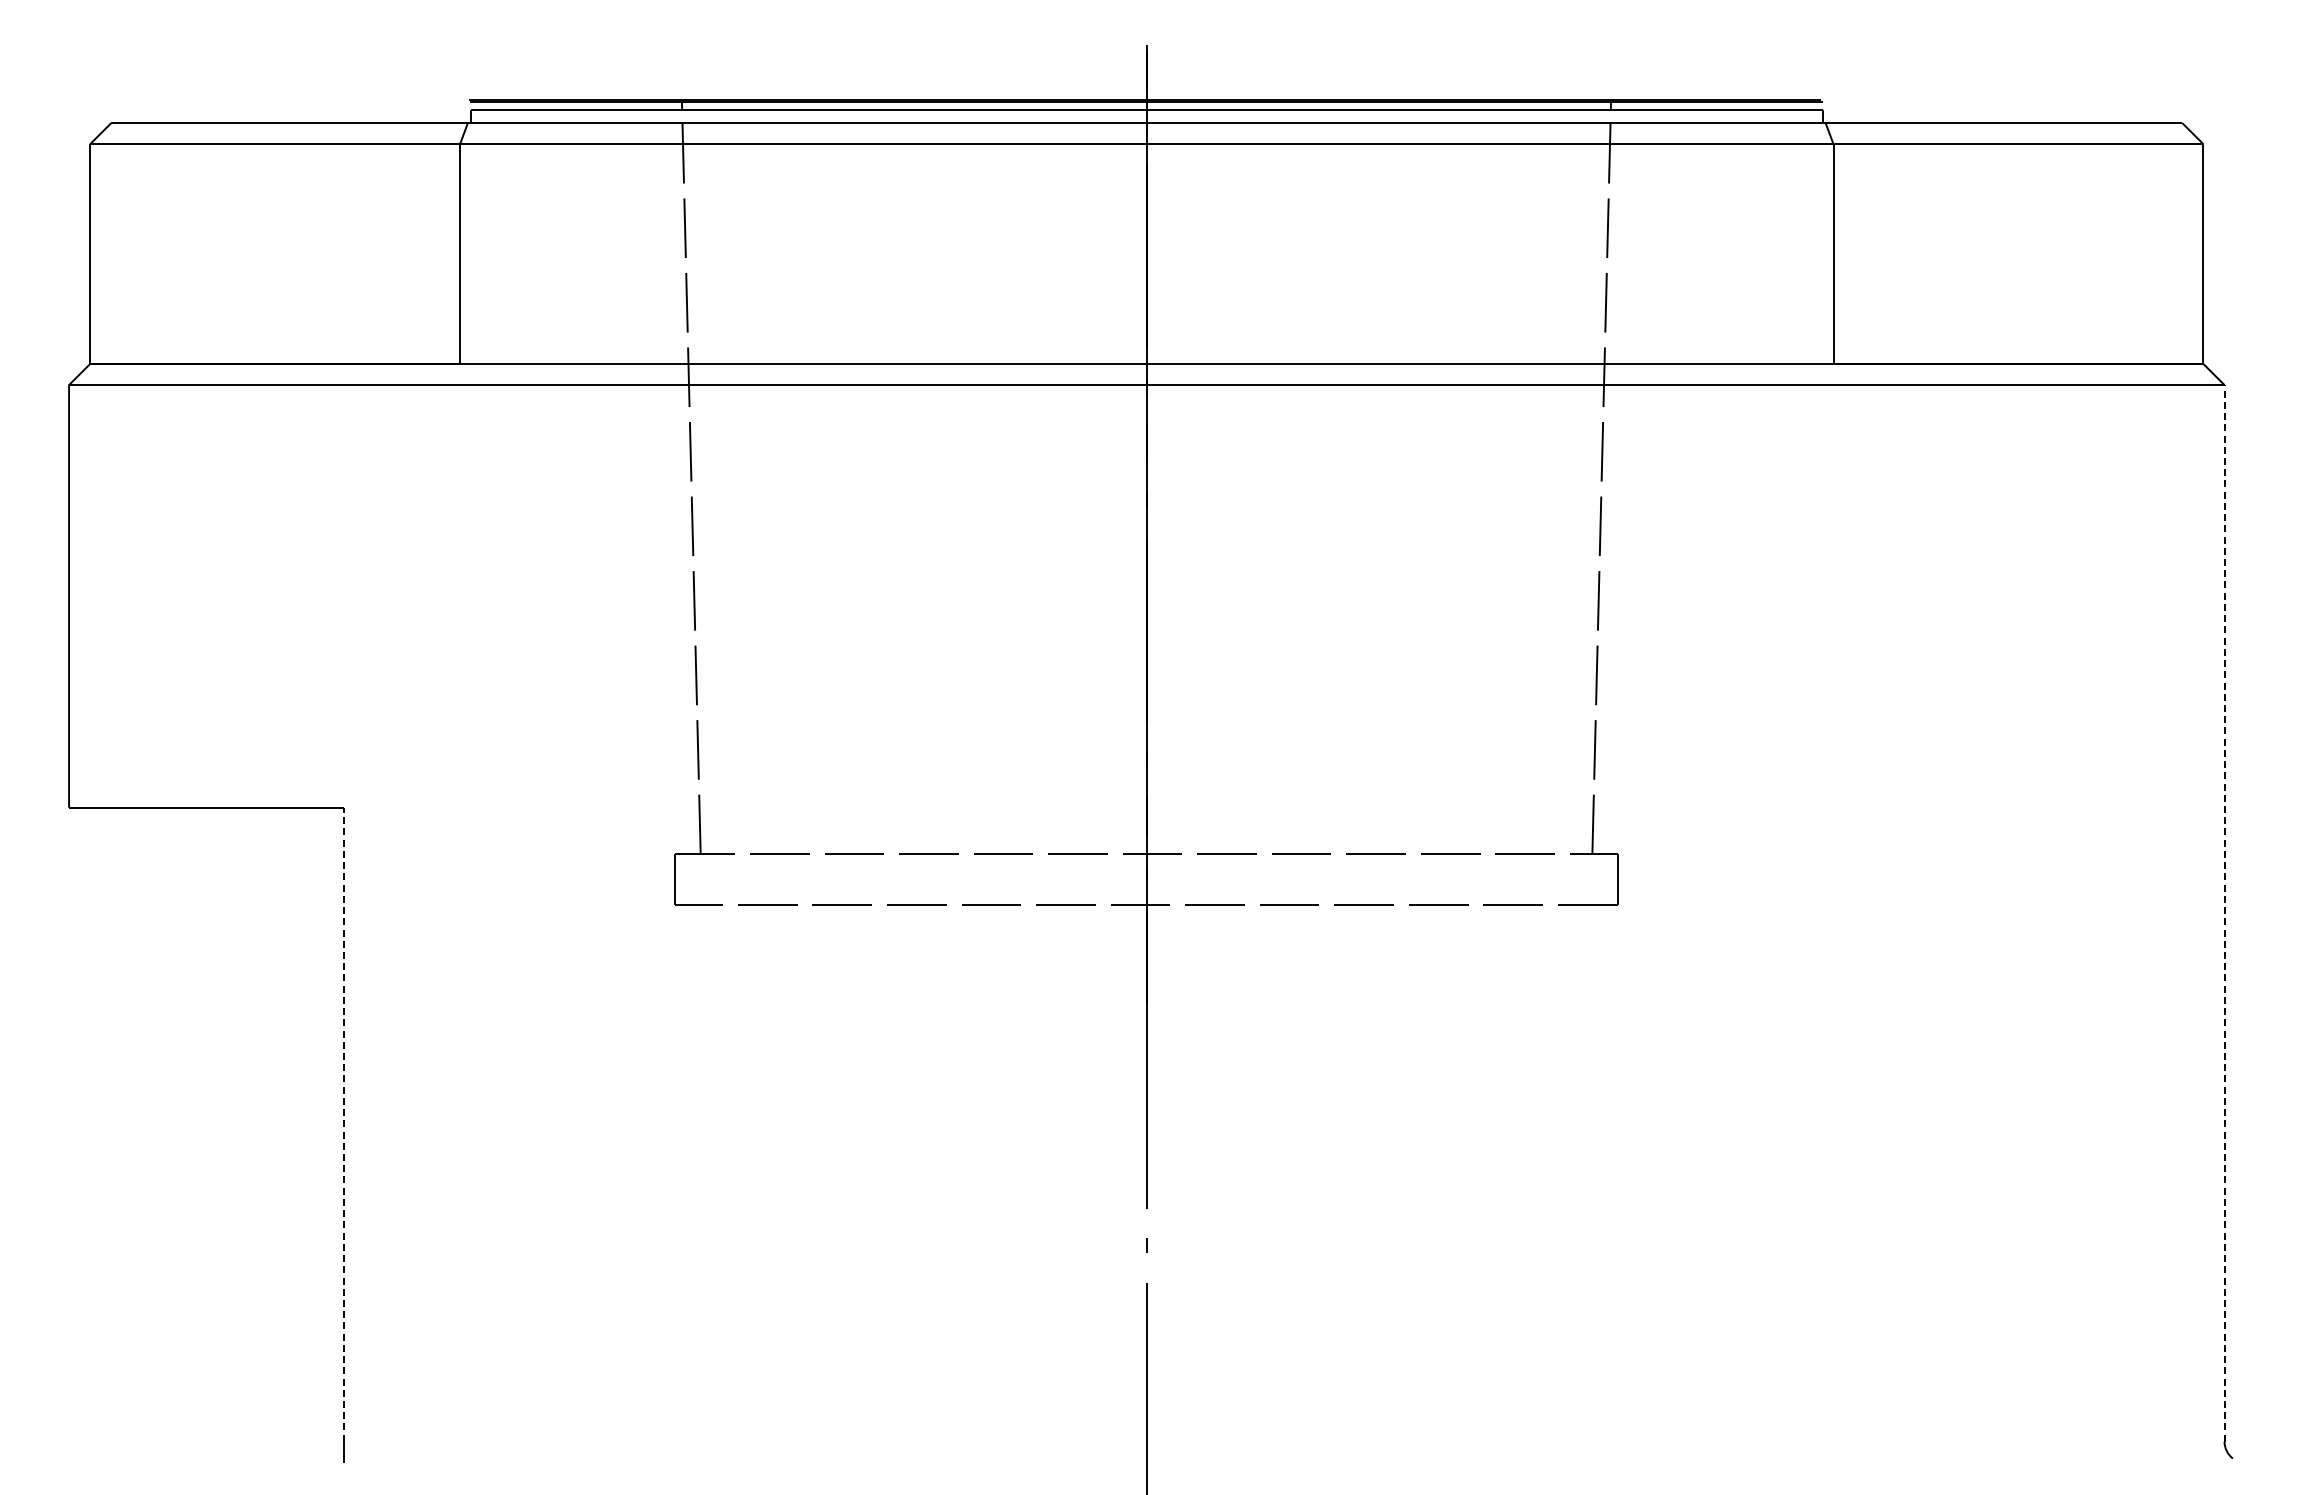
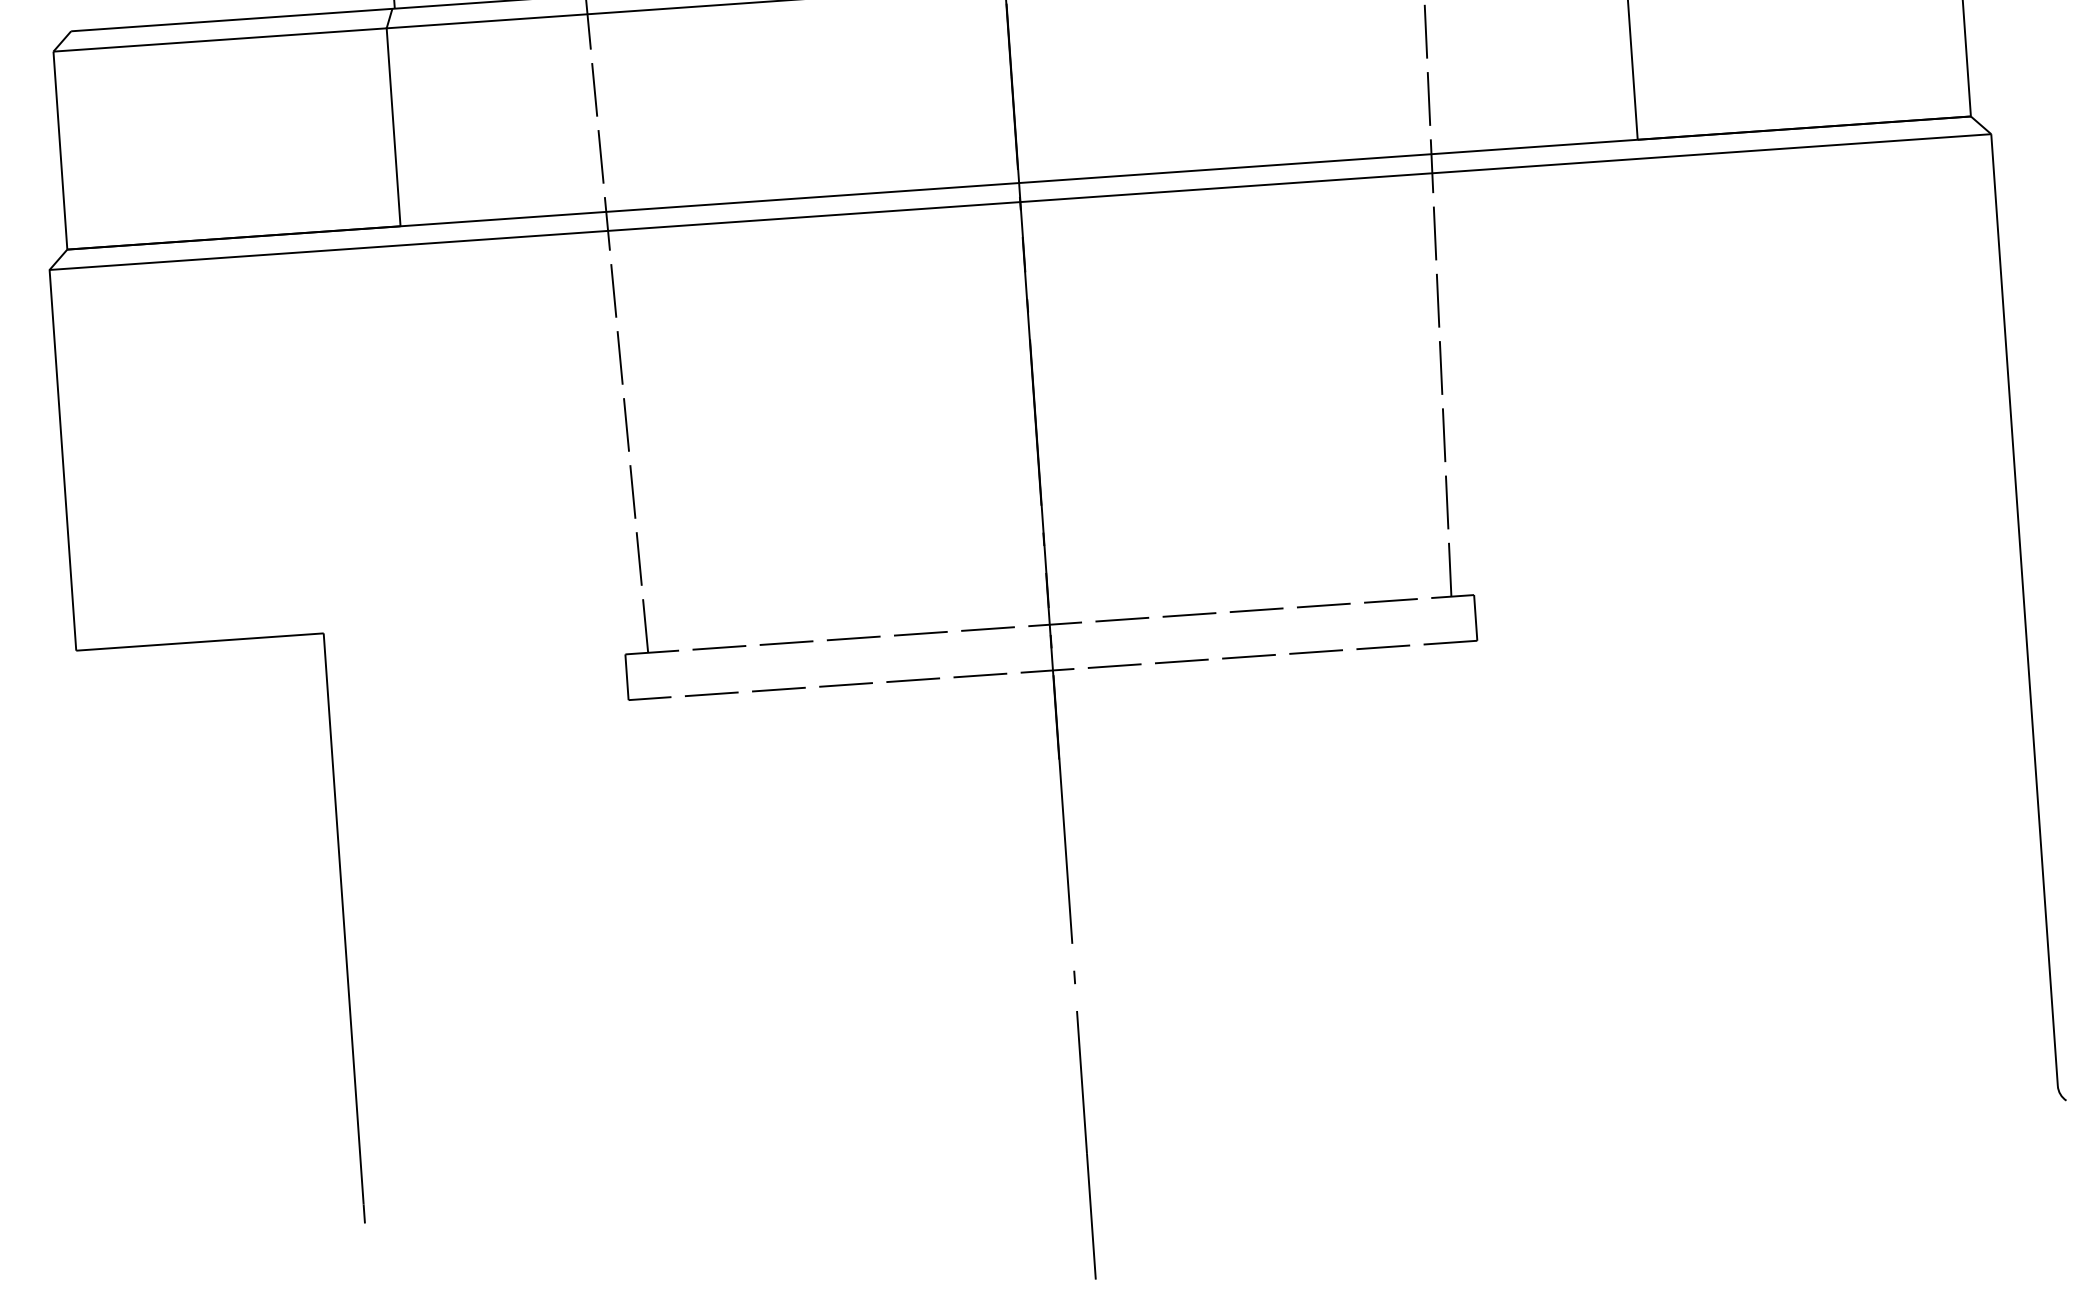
line: (2224, 912) -> (2024, 609), dashed -> solid
line: (343, 1124) -> (343, 918), dashed -> solid

